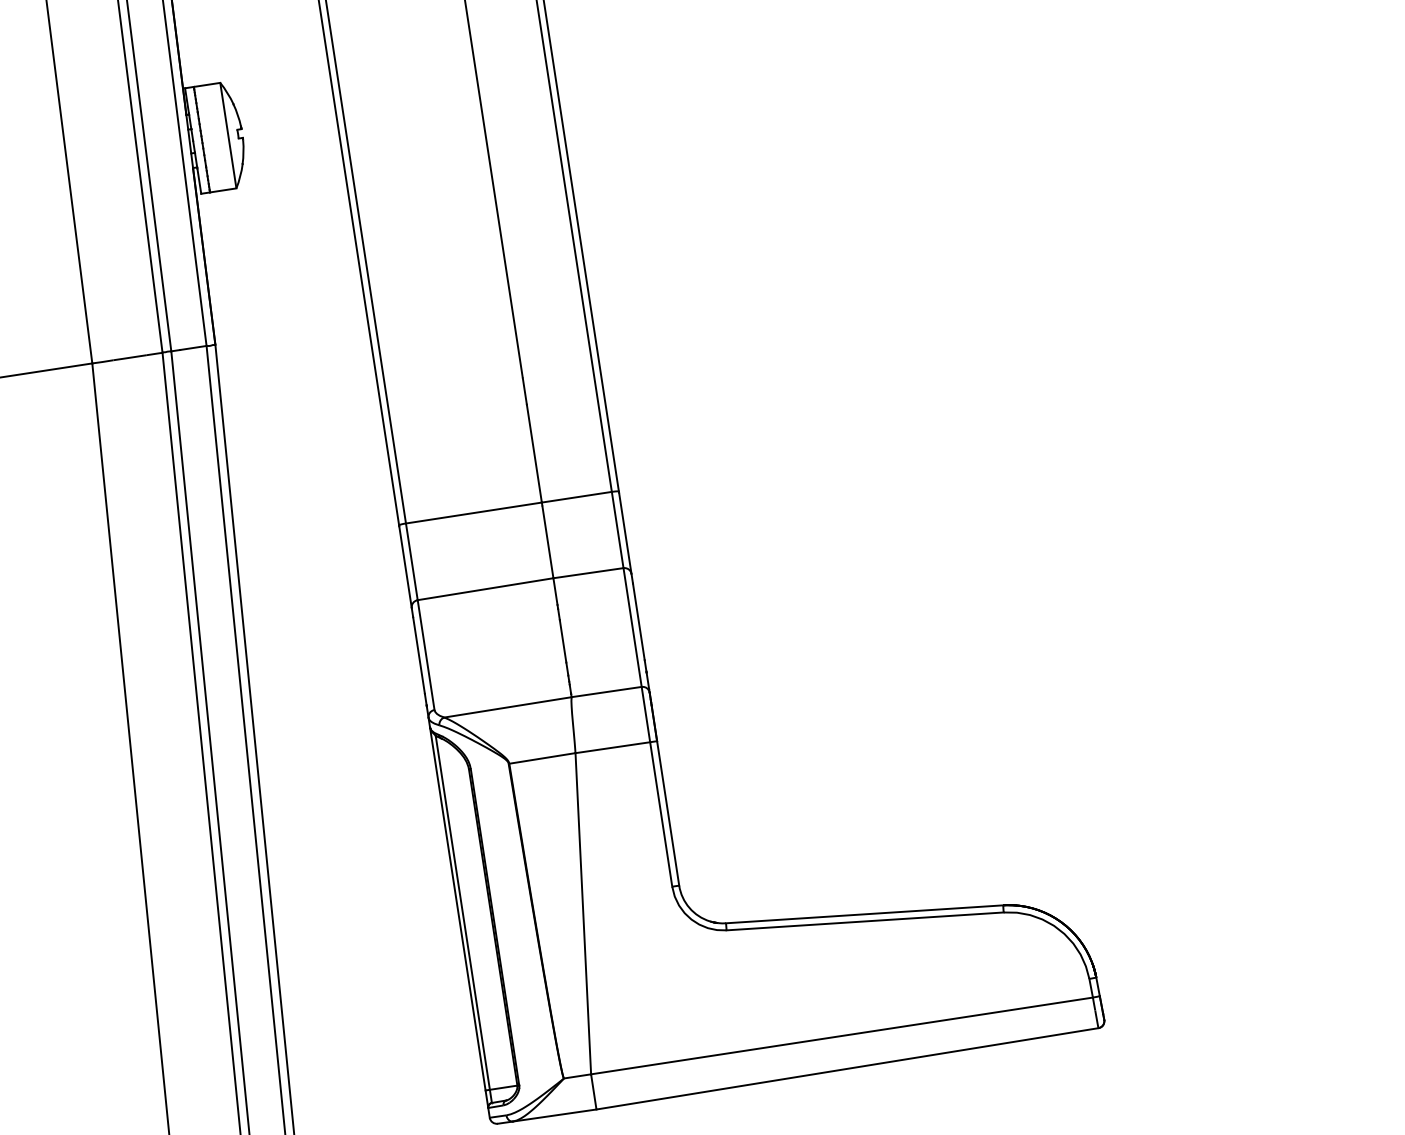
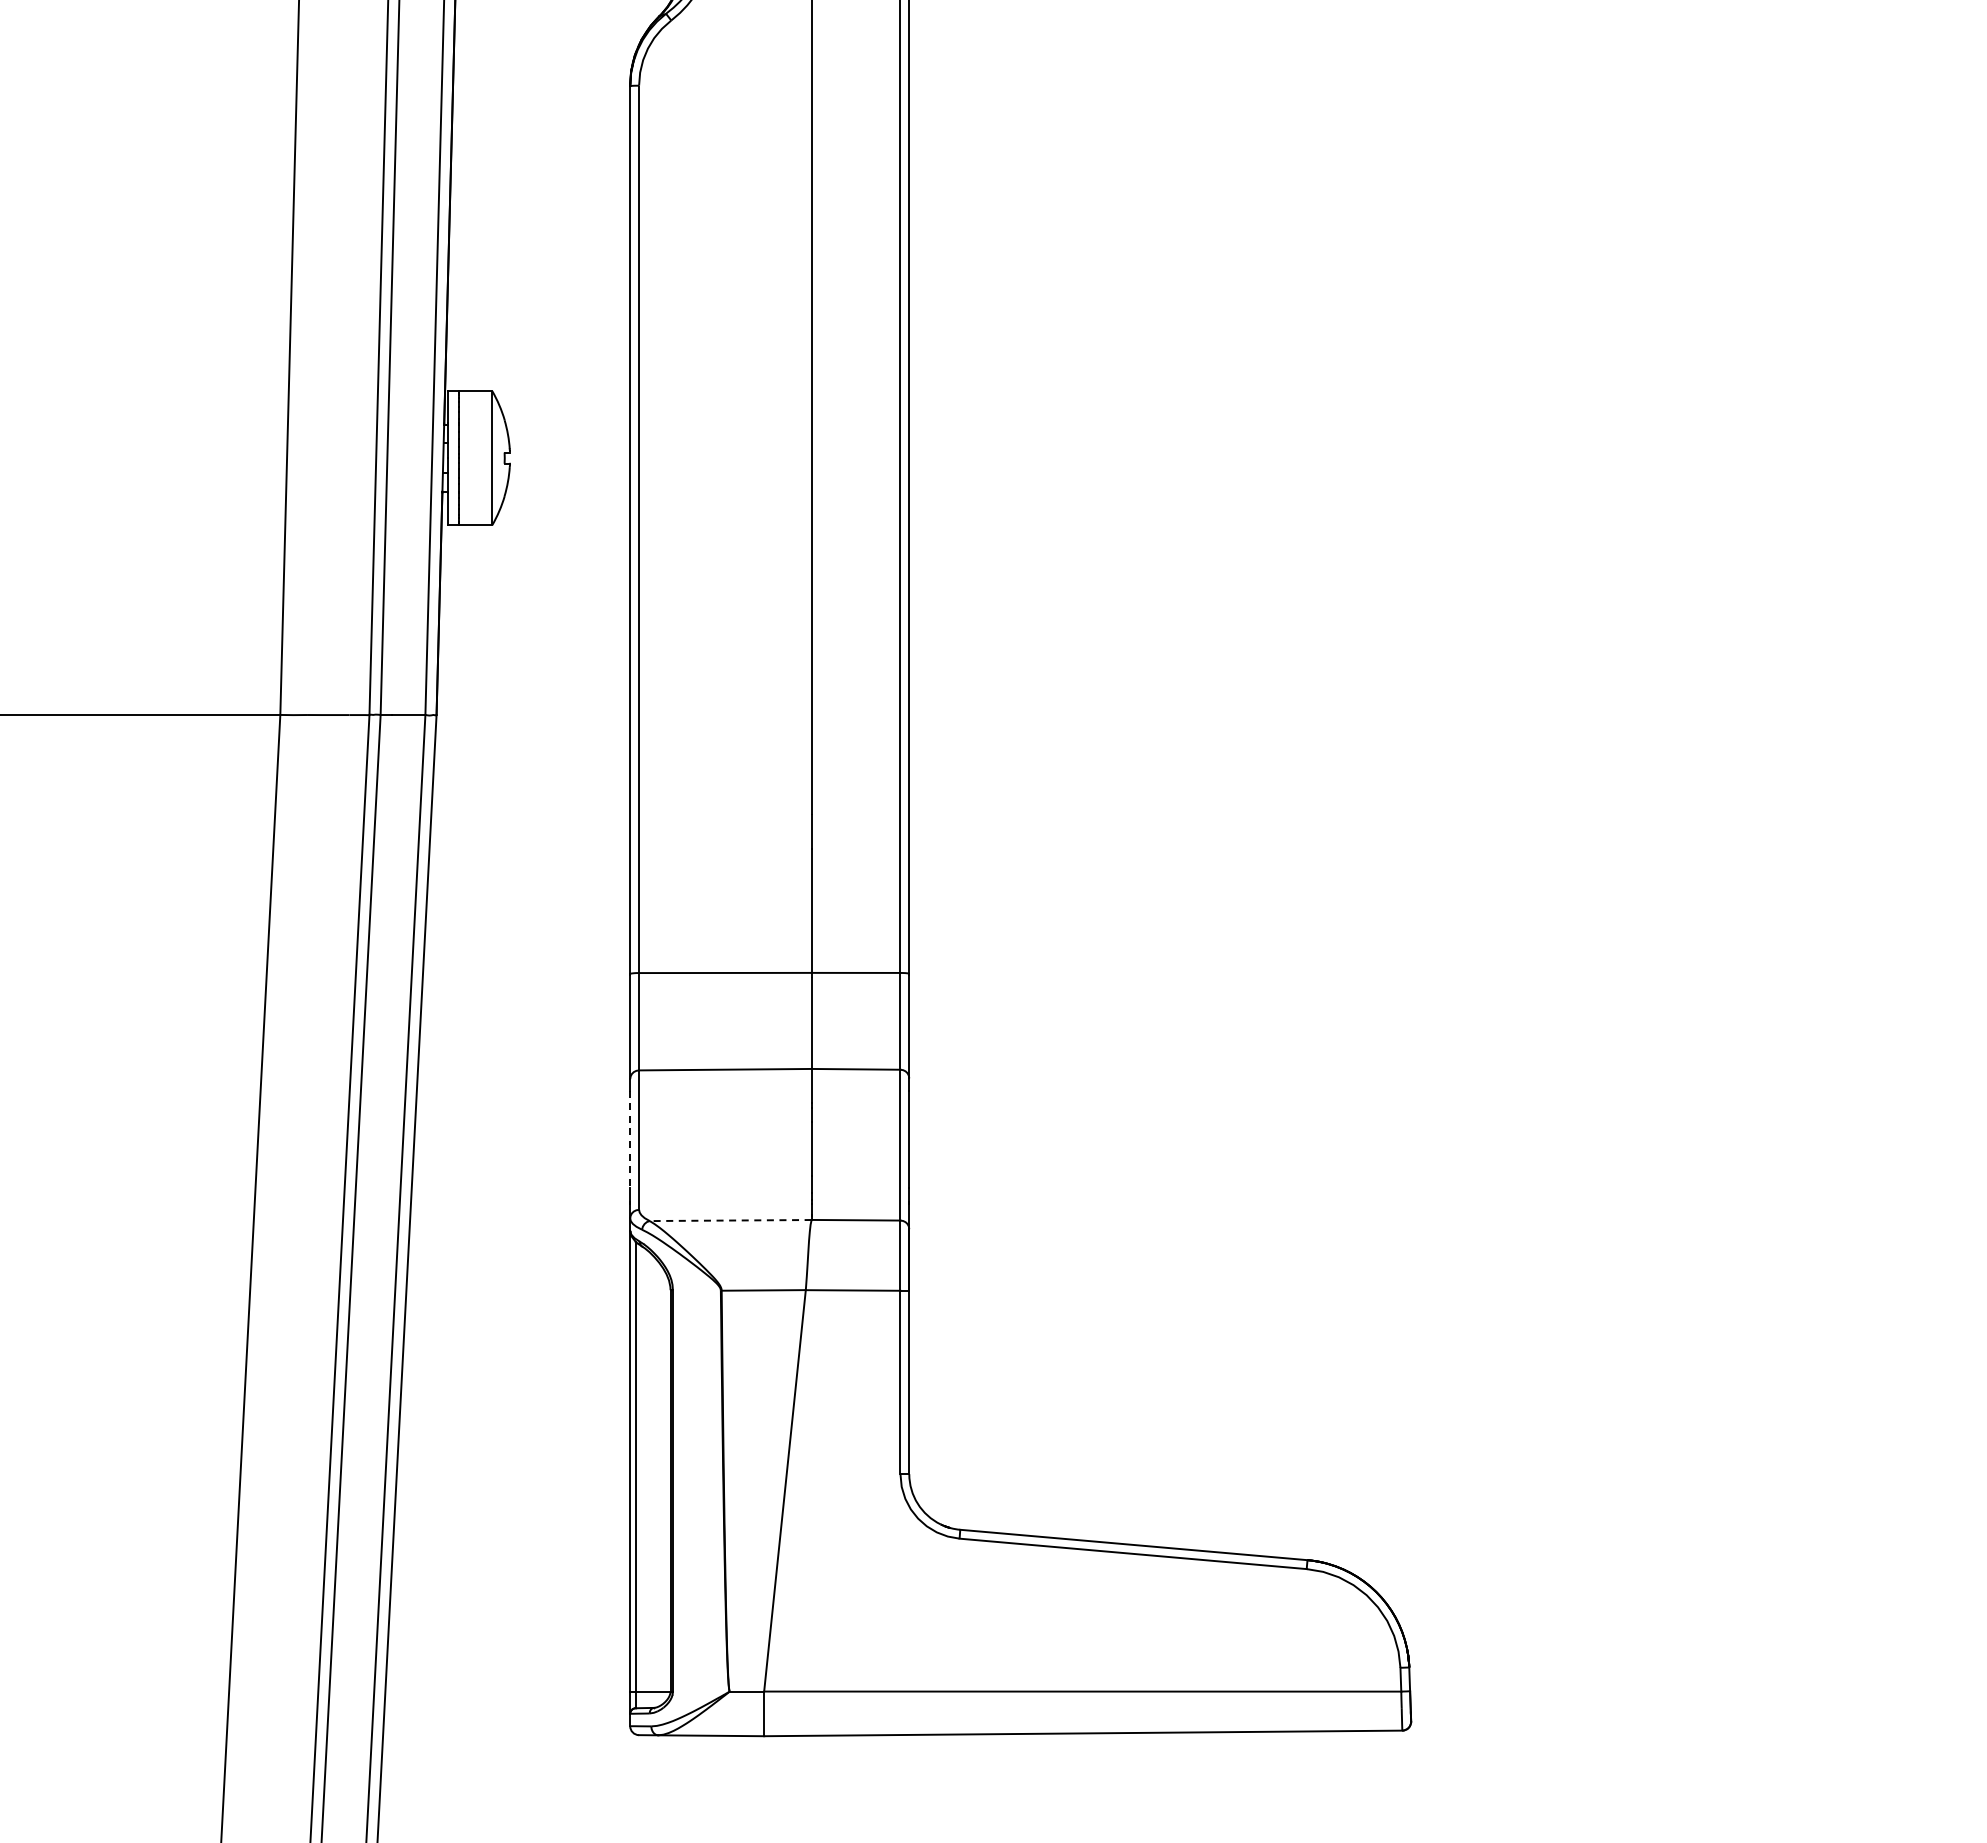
line: (419, 655) -> (630, 1139), solid -> dashed
line: (507, 707) -> (730, 1220), solid -> dashed

